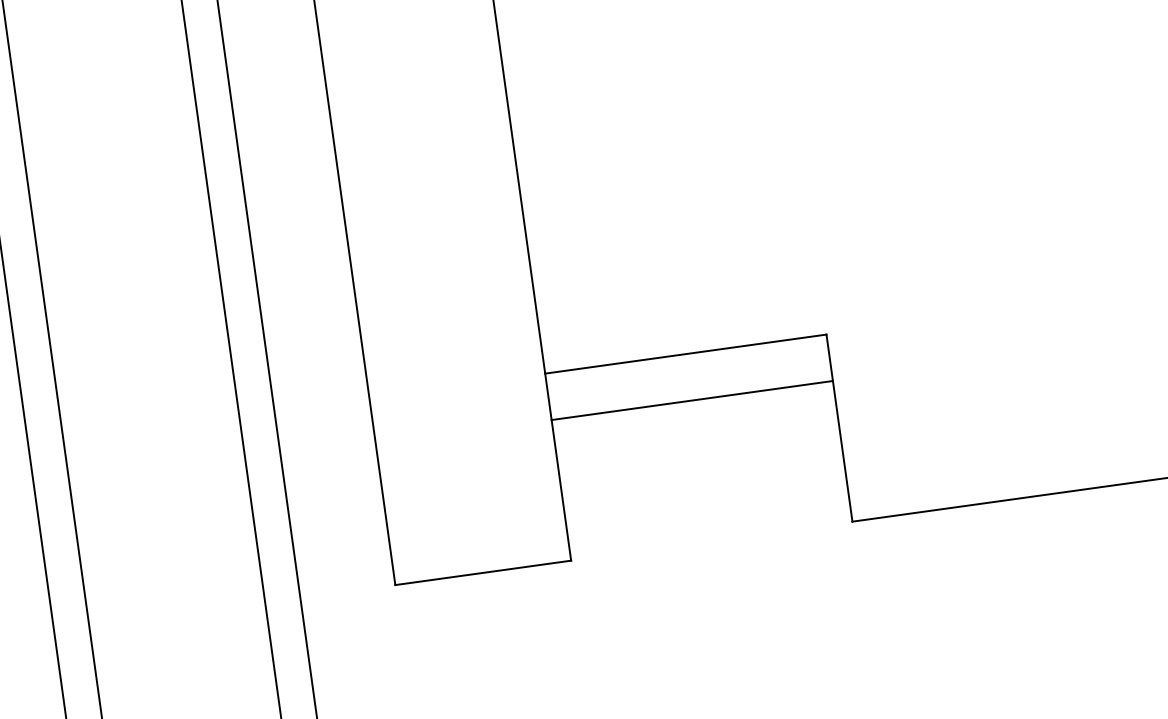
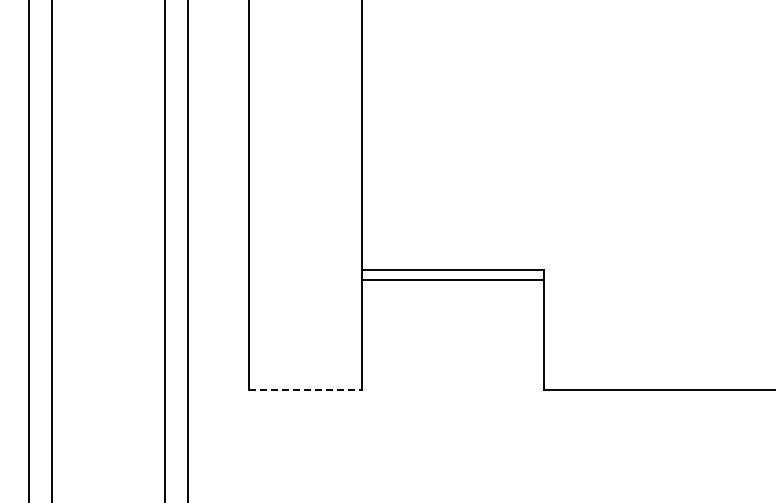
line: (691, 400) -> (452, 279), moved
line: (483, 573) -> (305, 390), solid -> dashed

